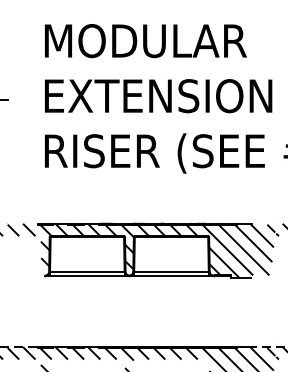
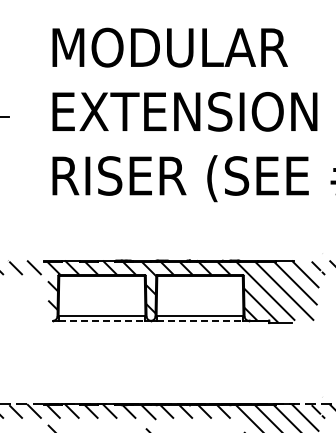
line: (87, 275) -> (102, 320), solid -> dashed
line: (171, 275) -> (200, 320), solid -> dashed

